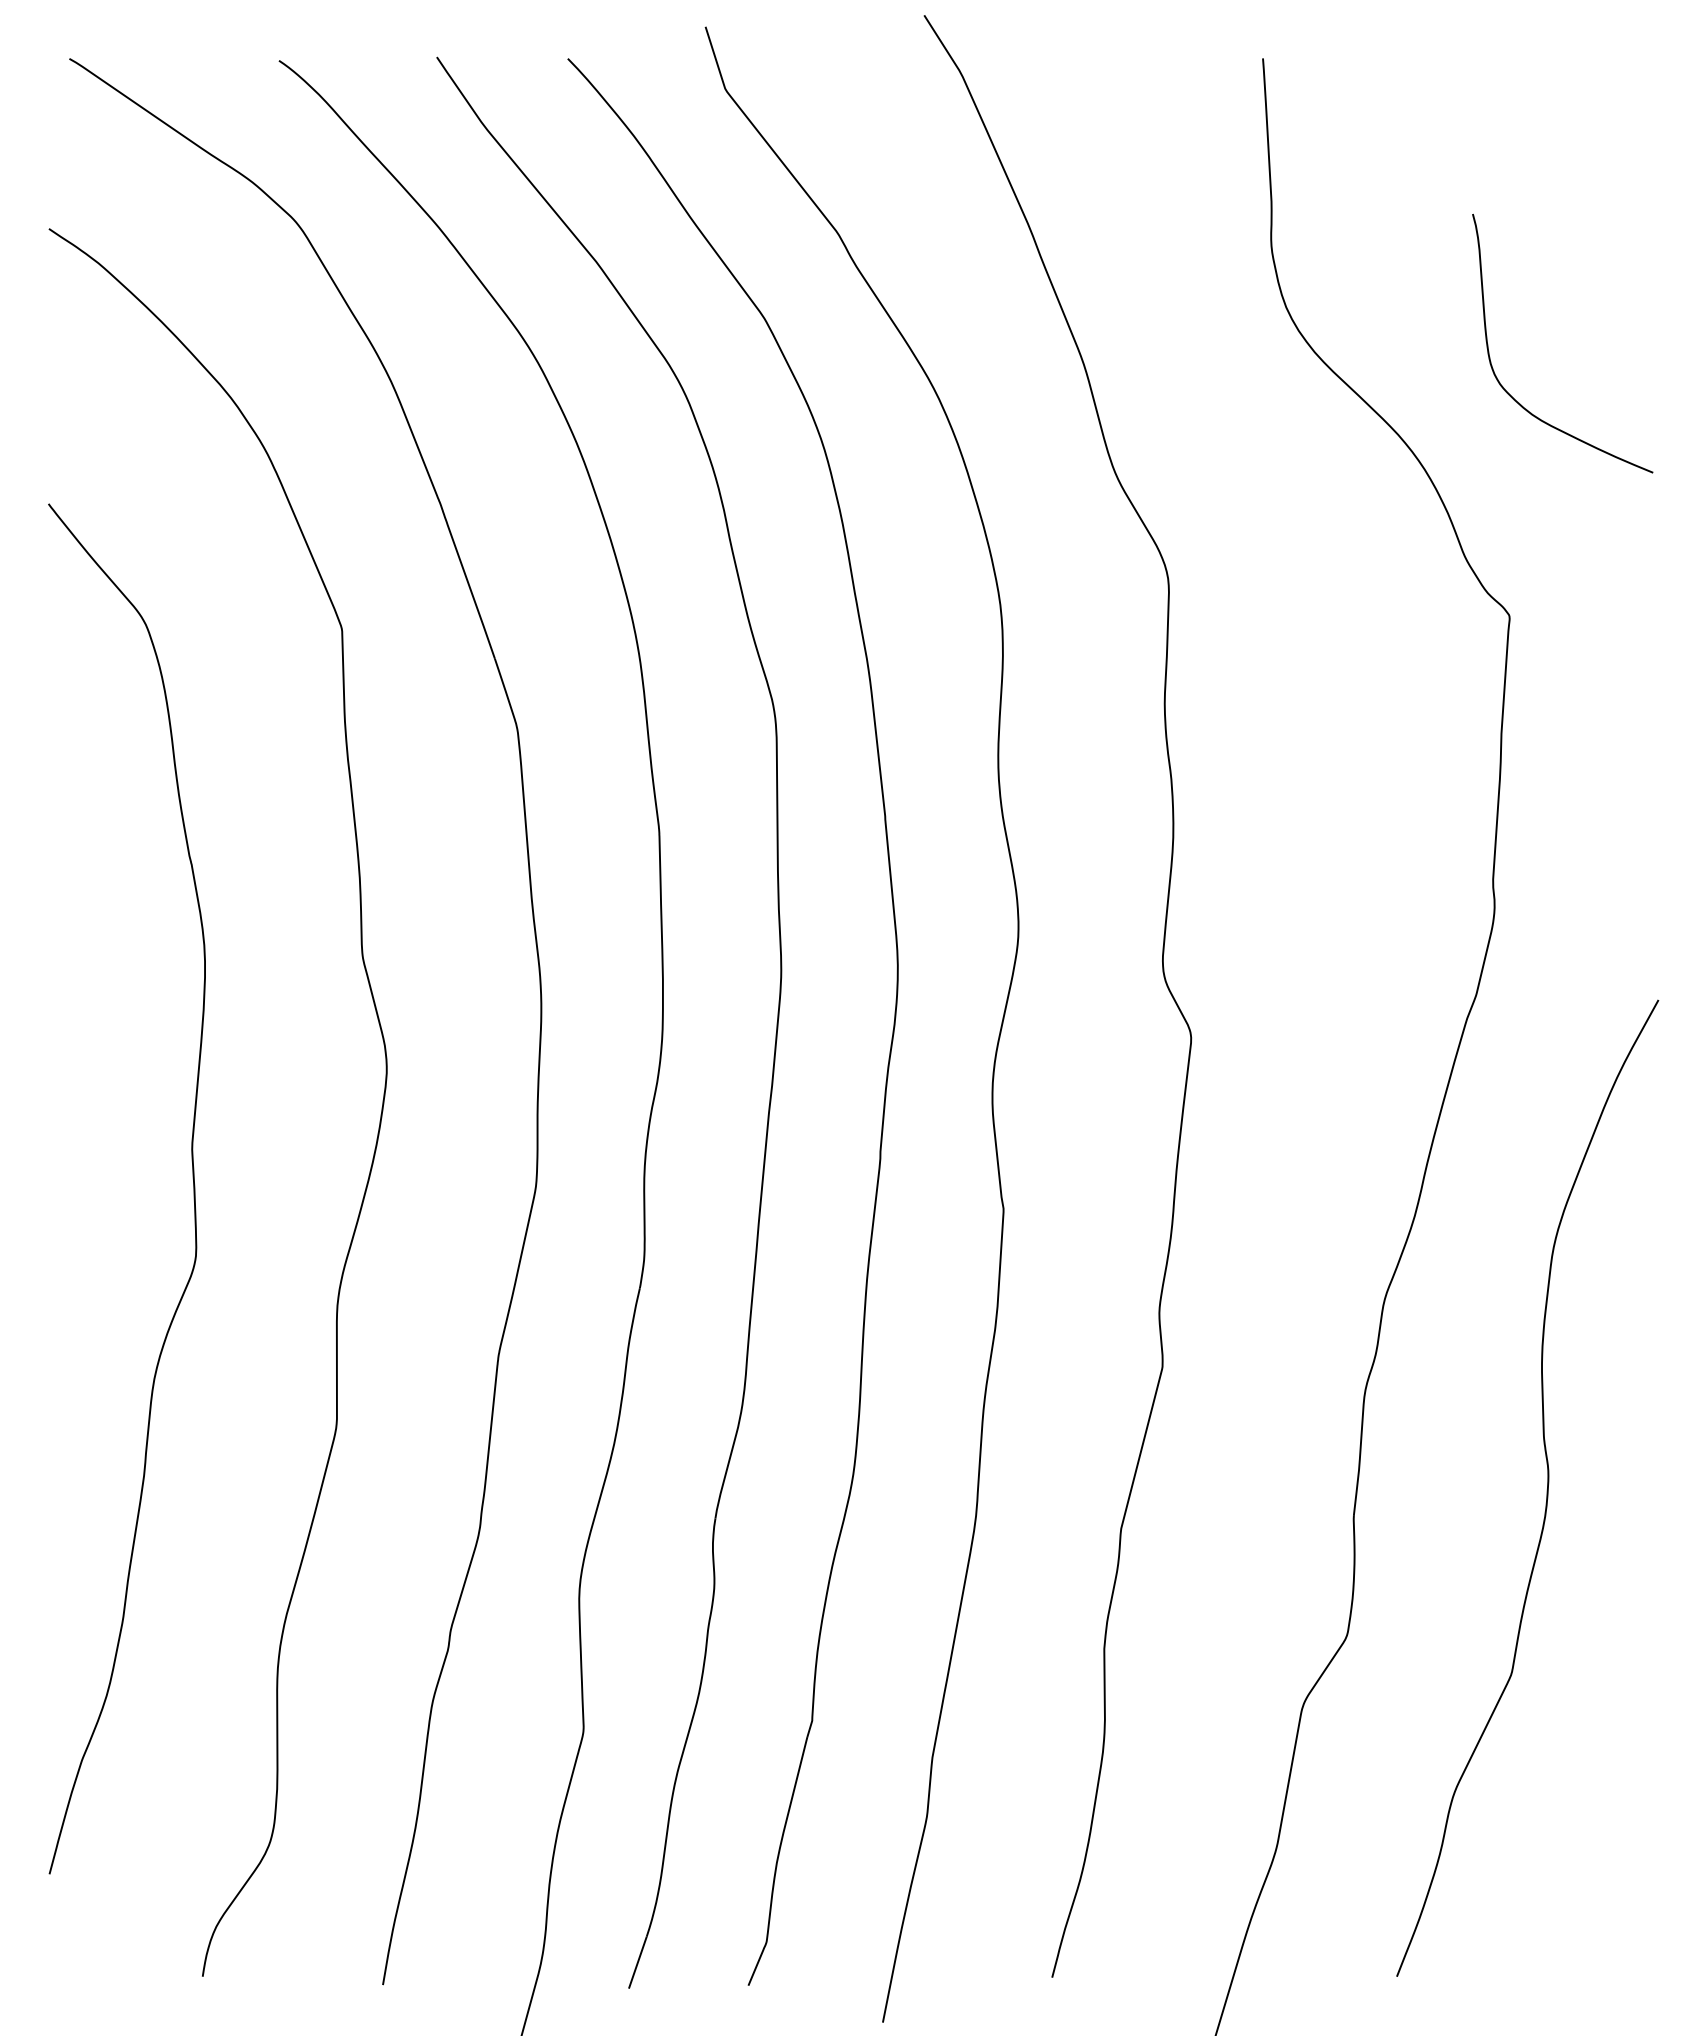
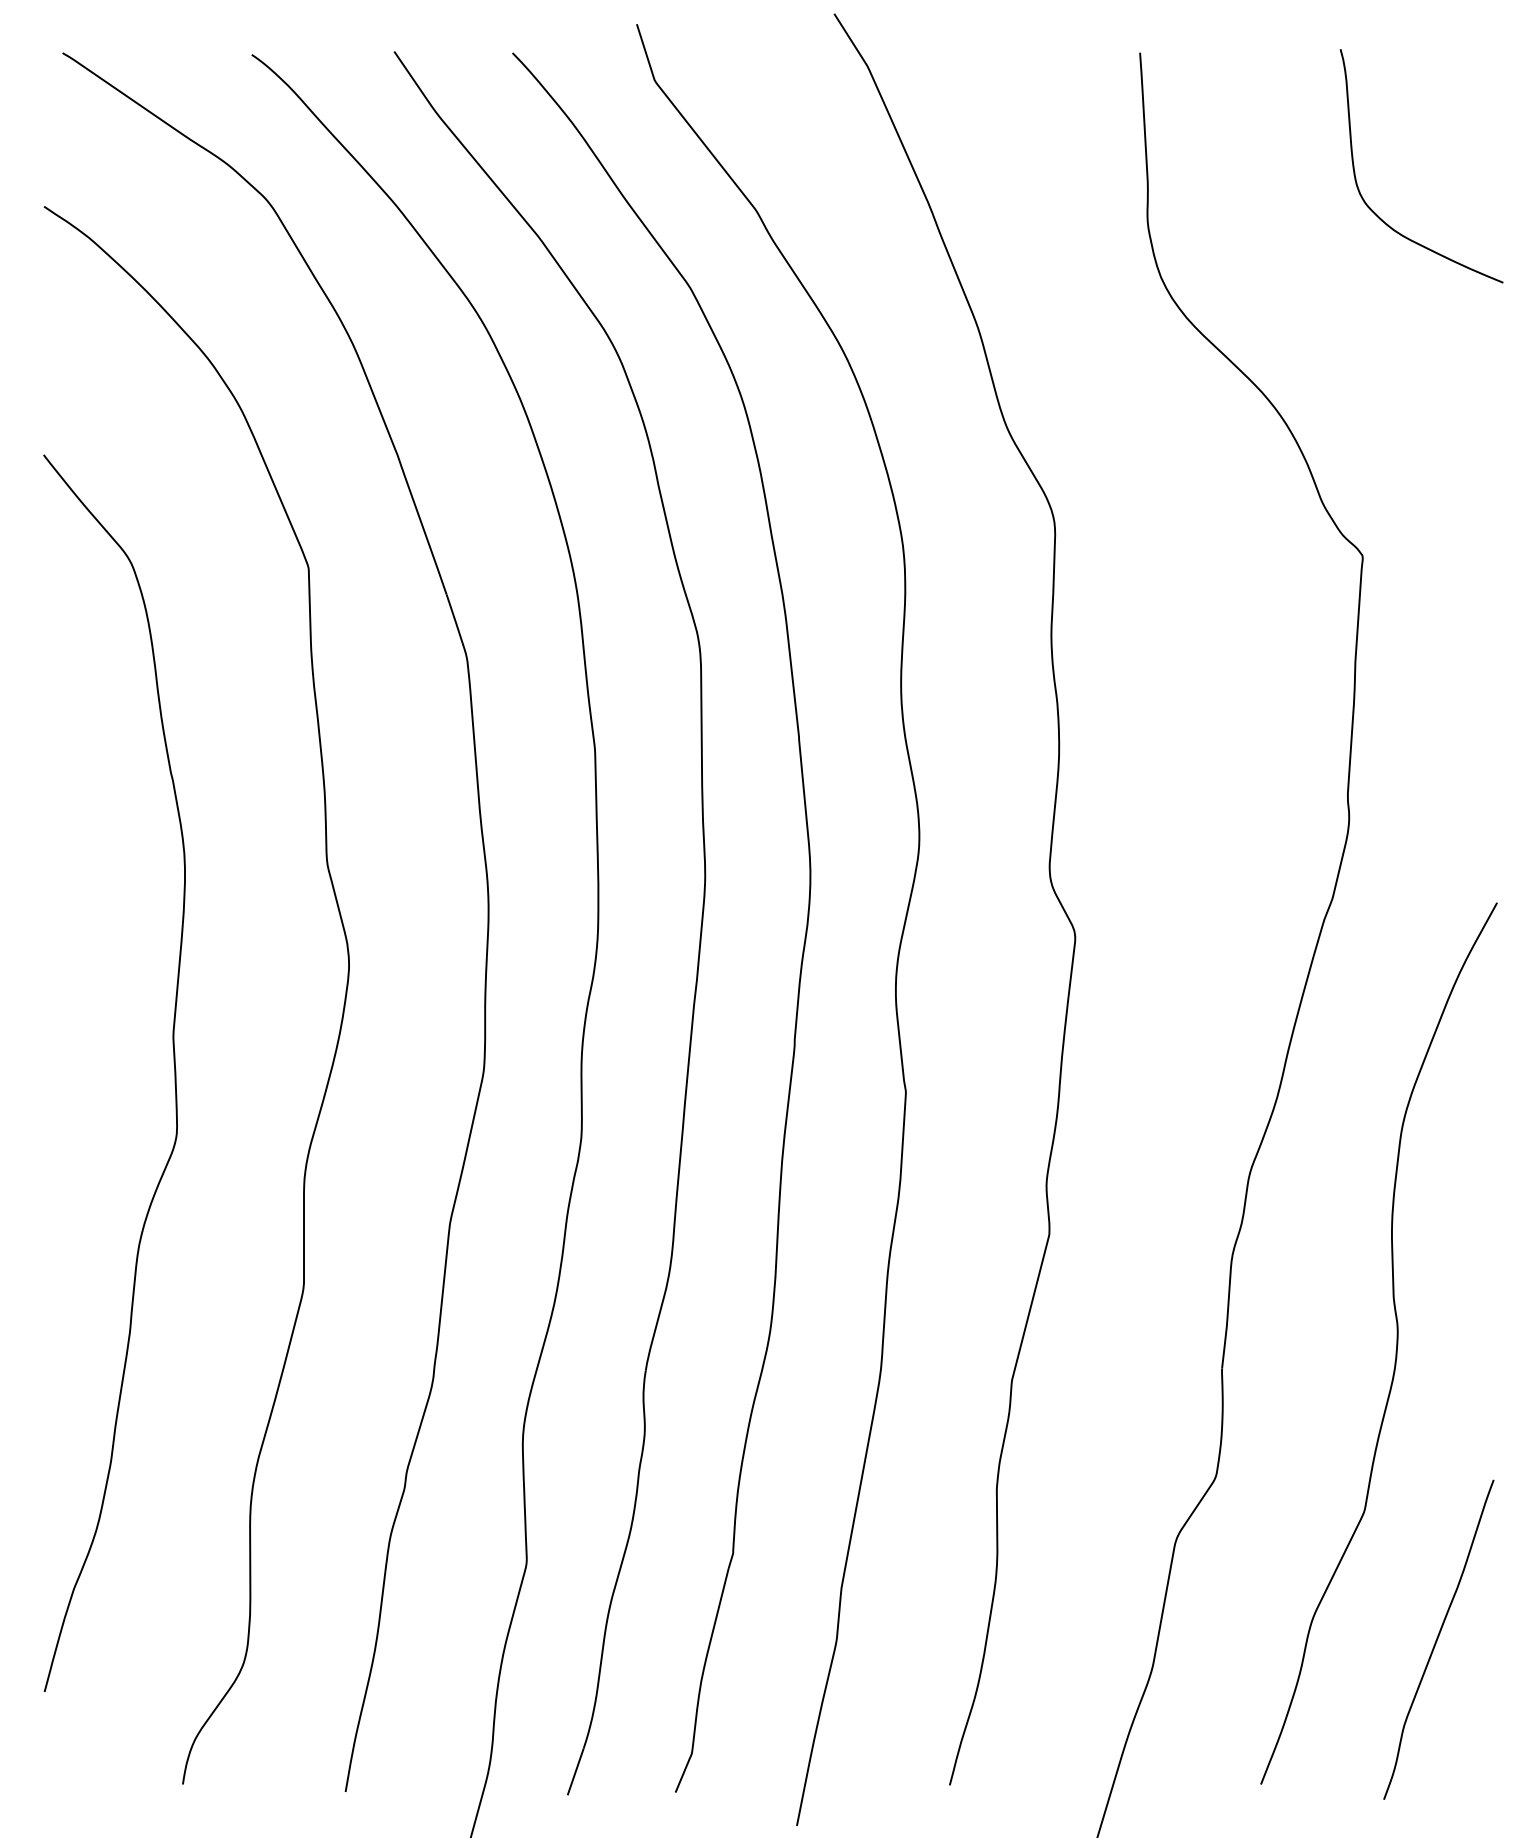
curve: (1511, 394) -> (1375, 212), moved
curve: (1593, 1814) -> (1438, 1638), added

